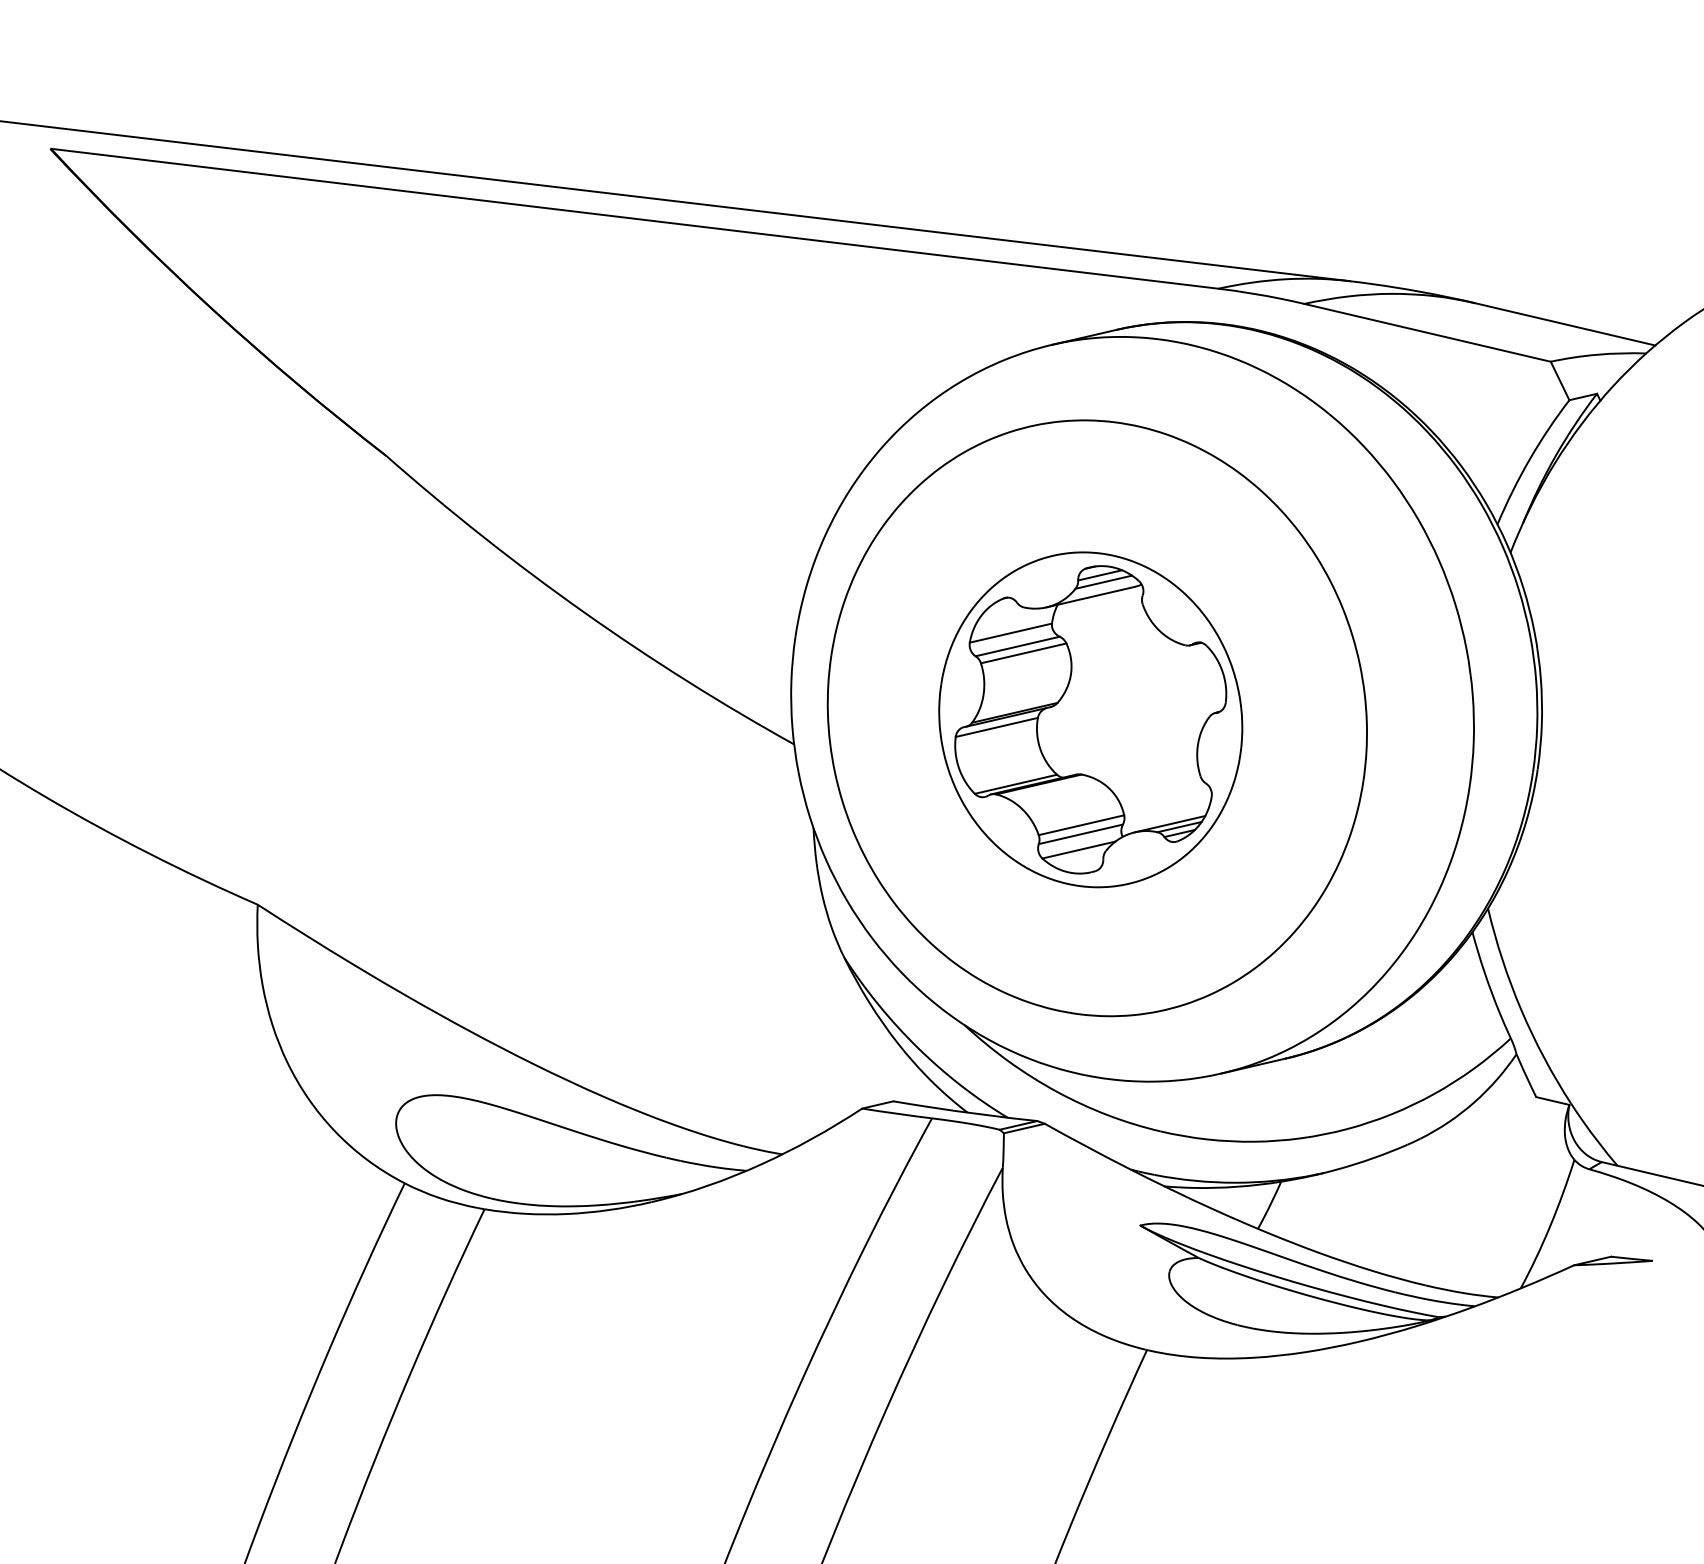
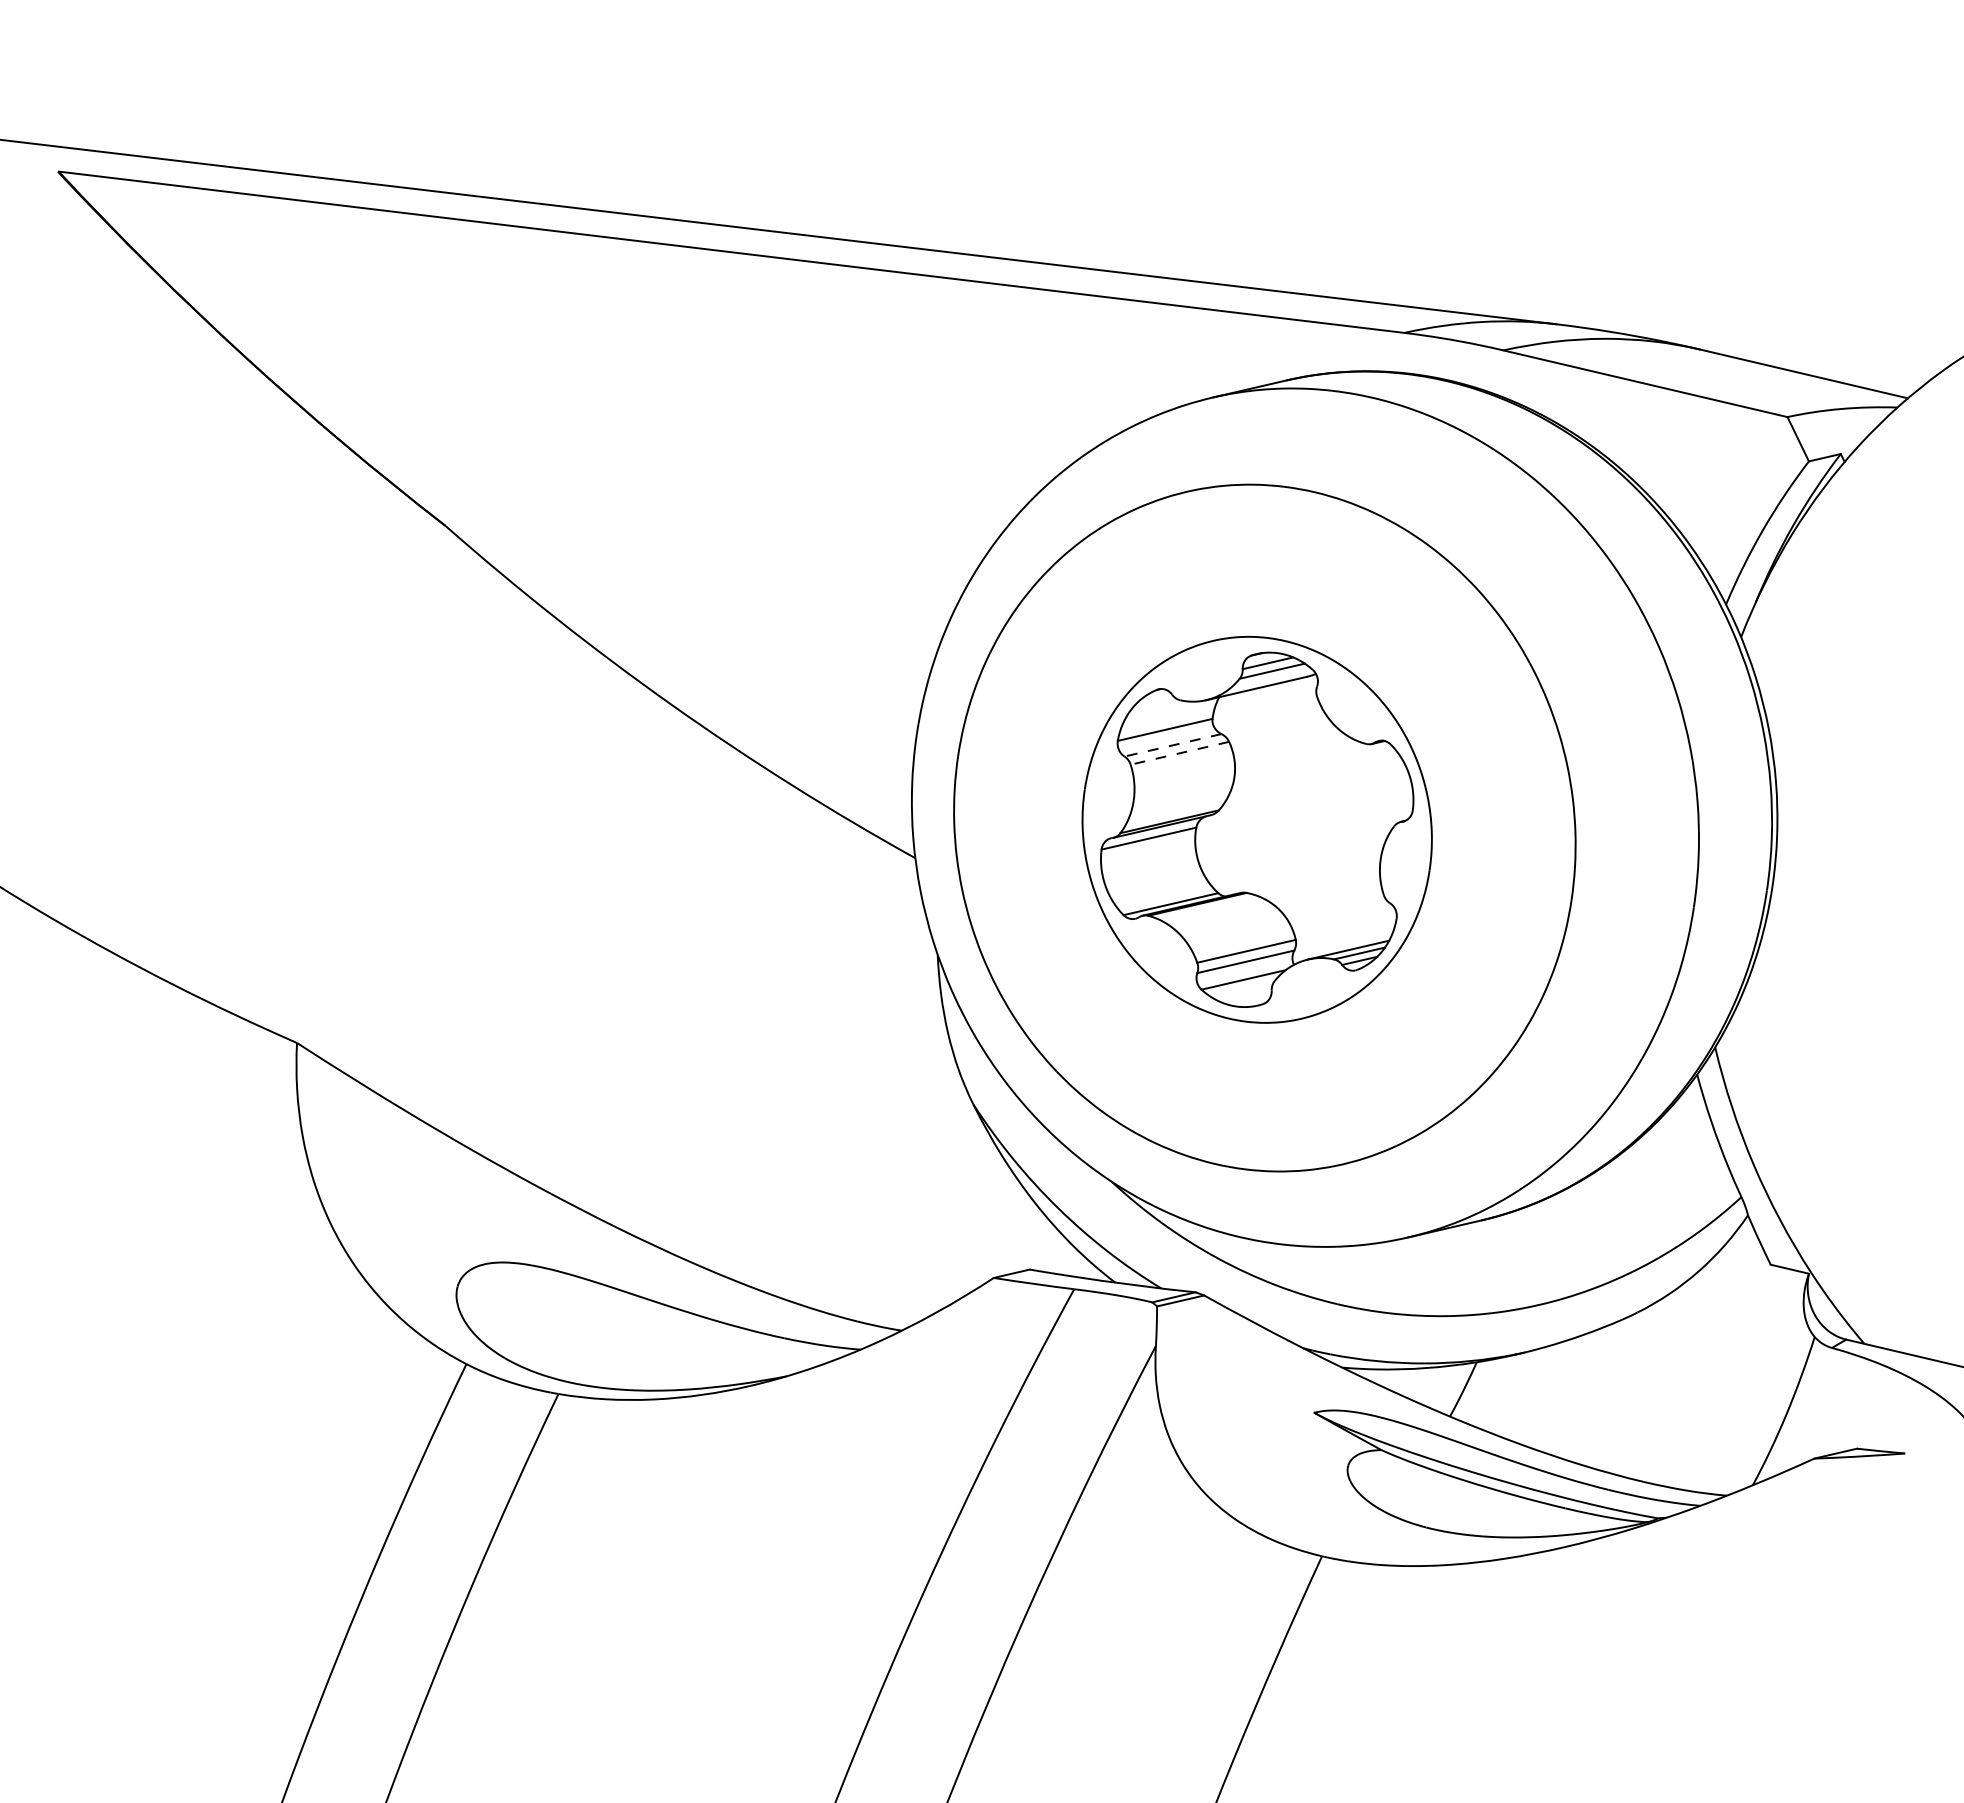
line: (1017, 646) -> (1172, 745), solid -> dashed
line: (1023, 653) -> (1179, 753), solid -> dashed

